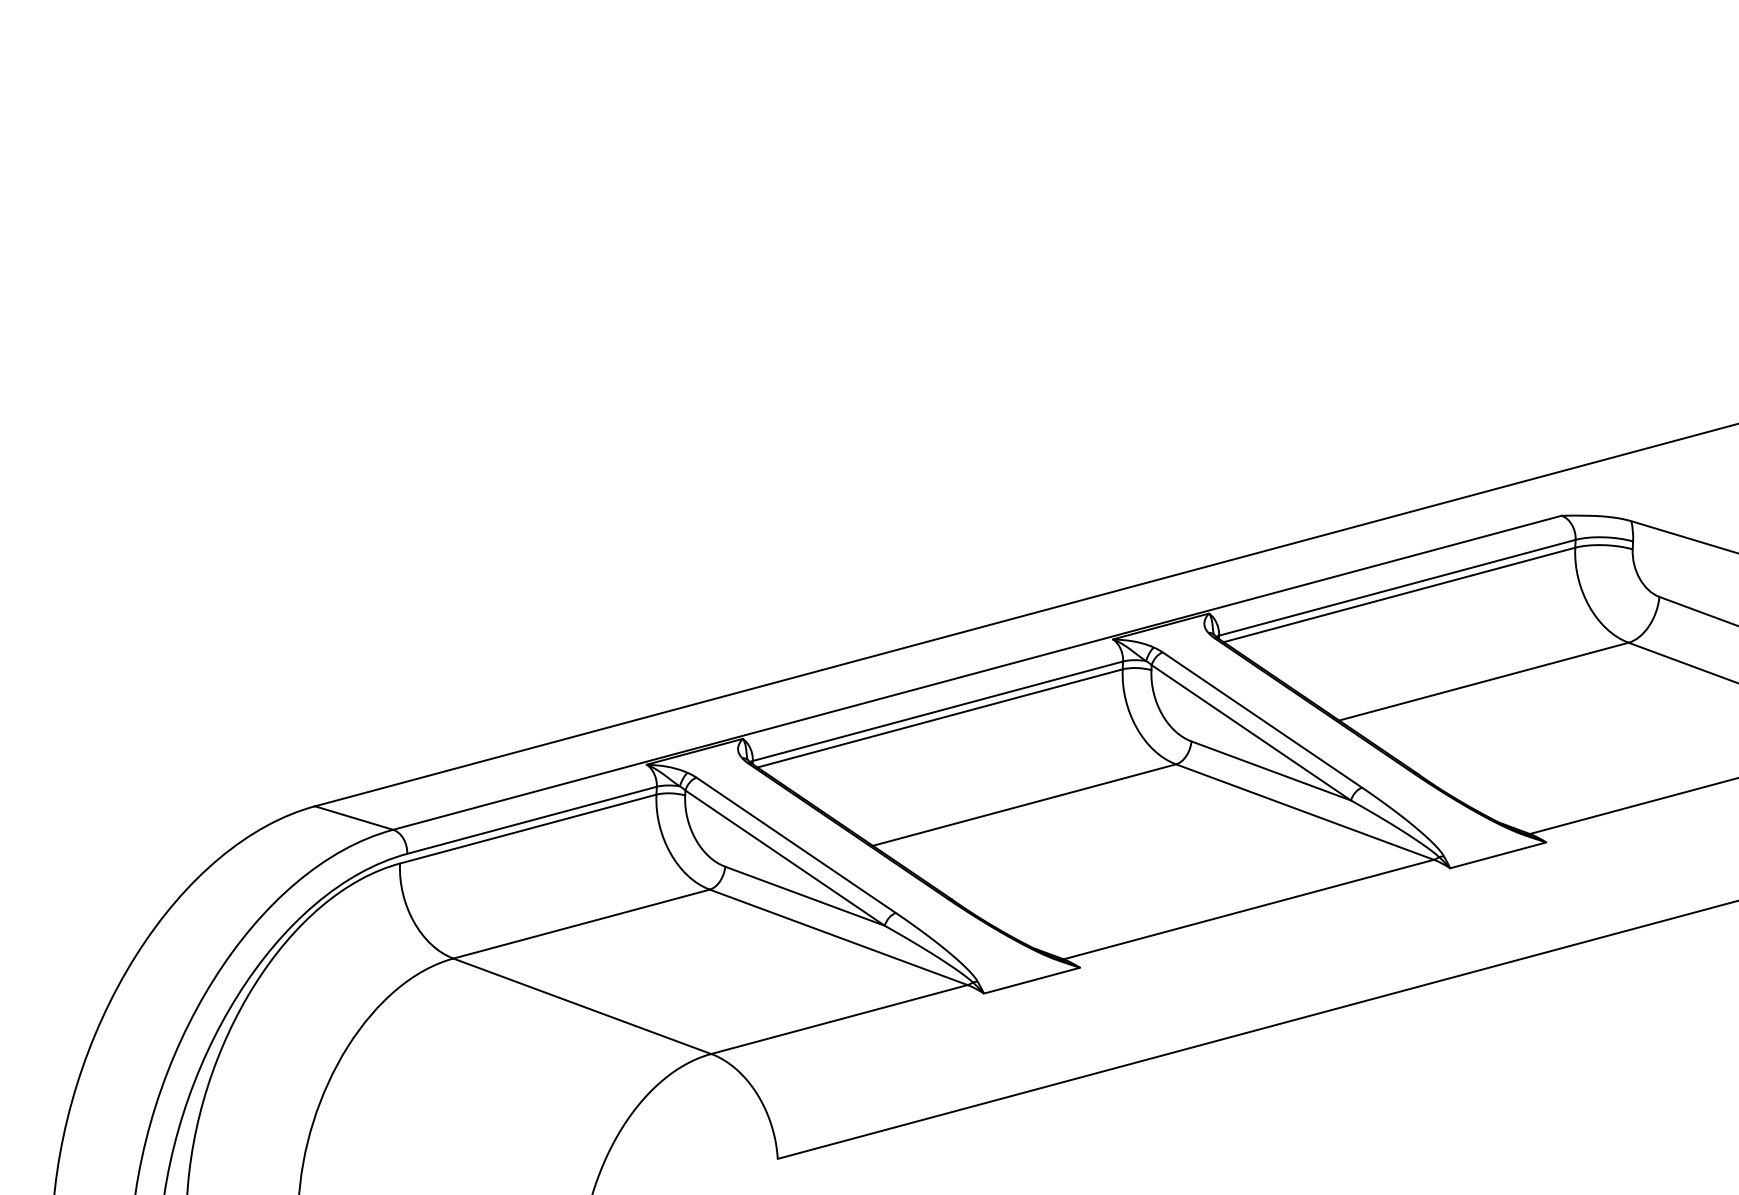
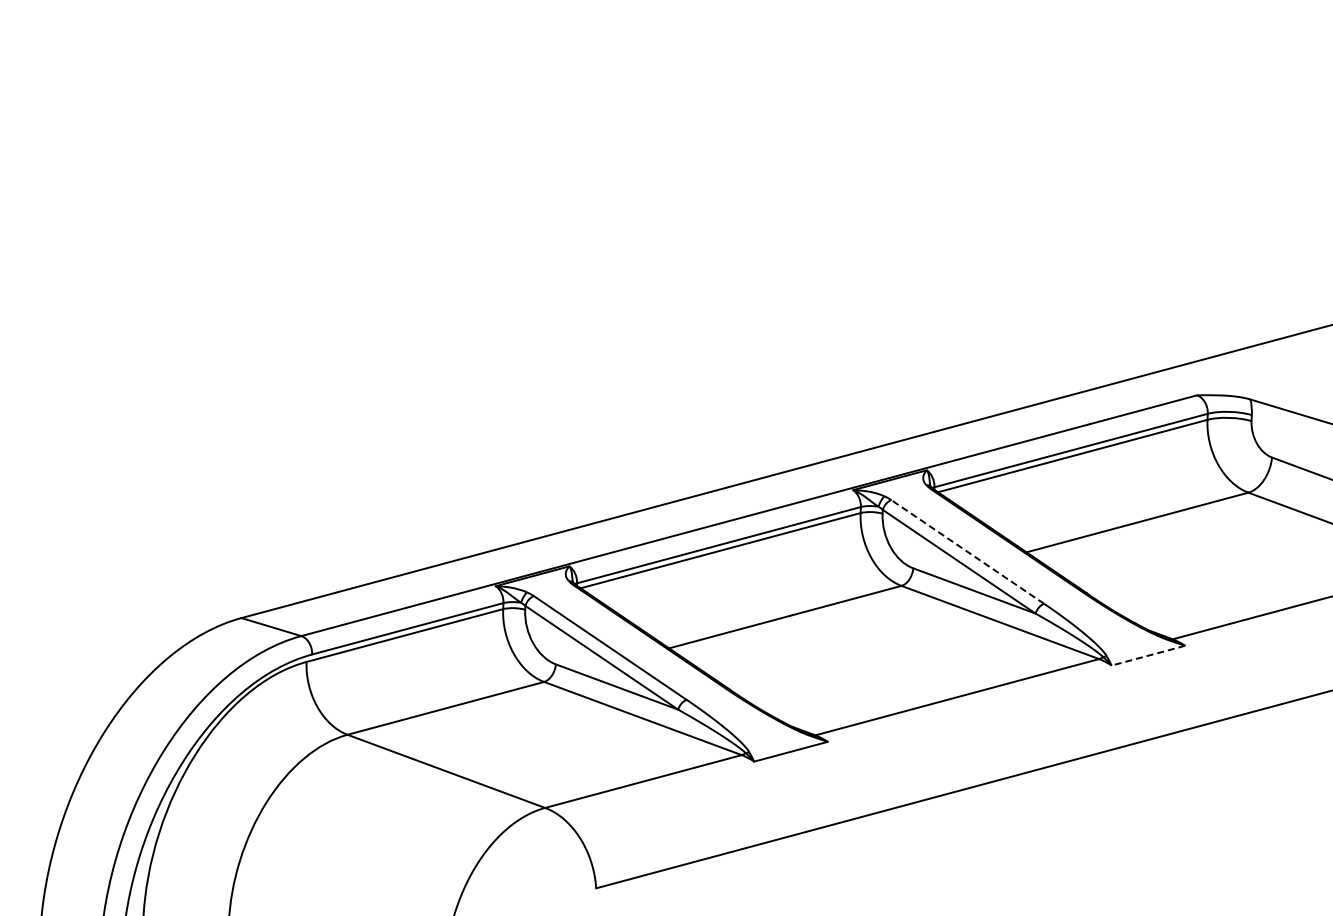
line: (1262, 719) -> (967, 551), solid -> dashed
line: (1496, 855) -> (1147, 655), solid -> dashed

